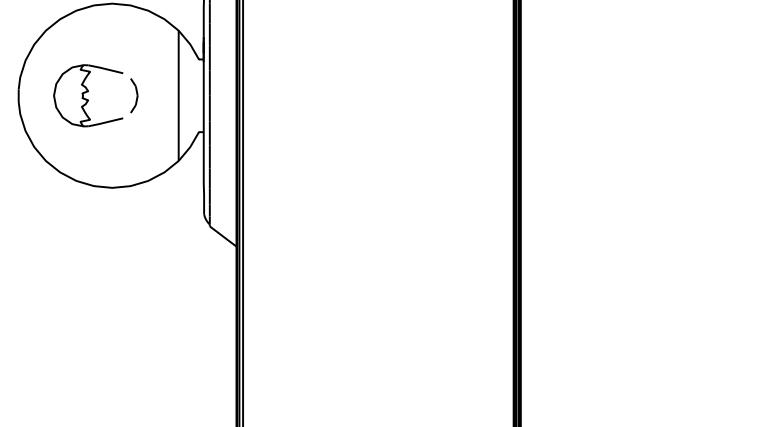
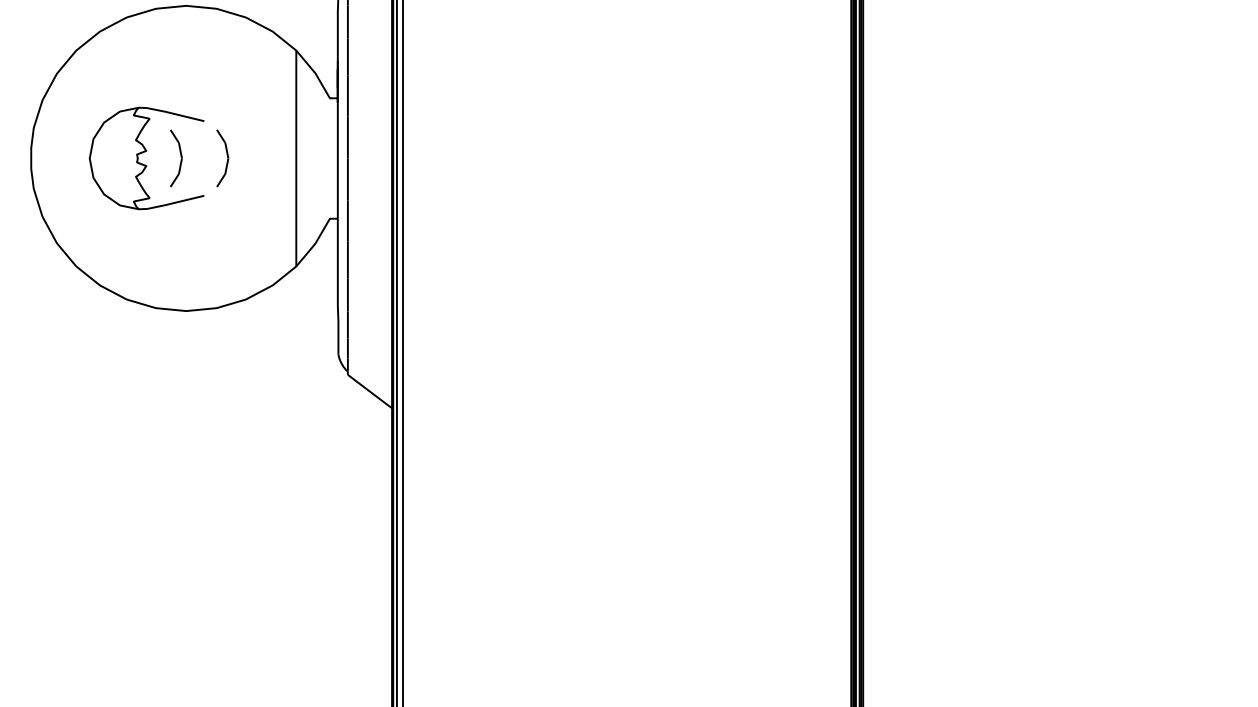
part: (106, 95) -> (176, 157), added

